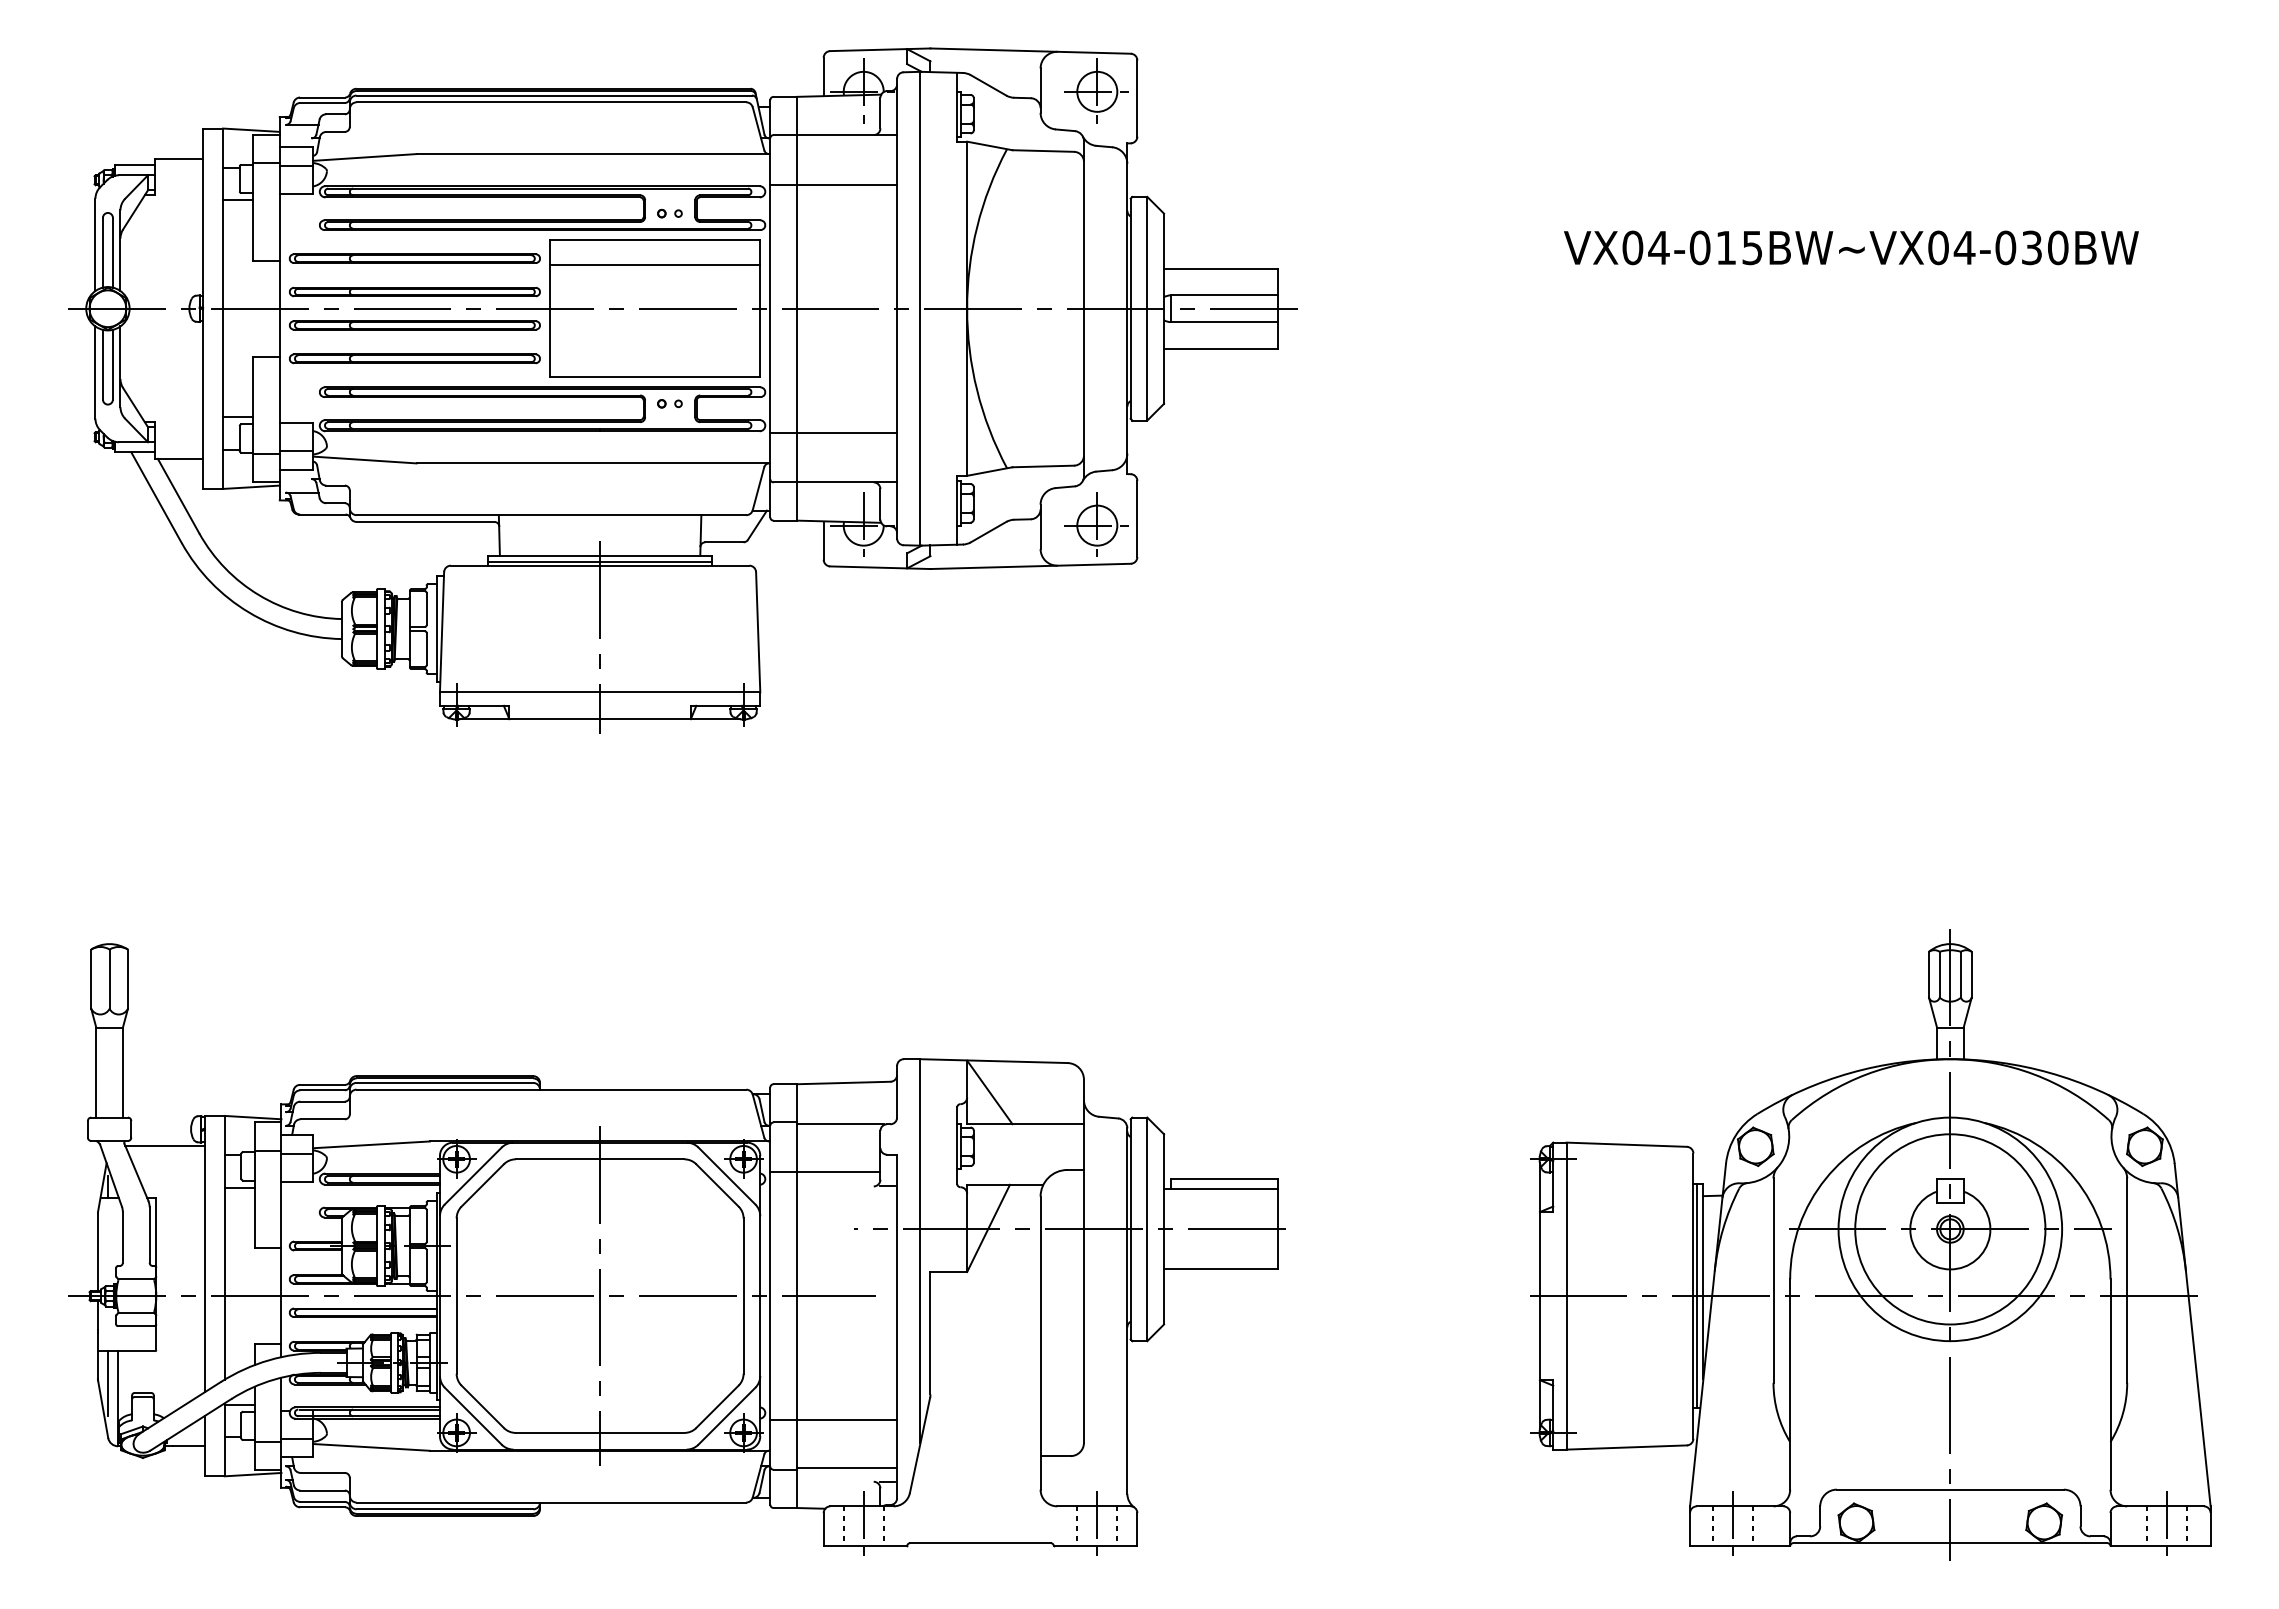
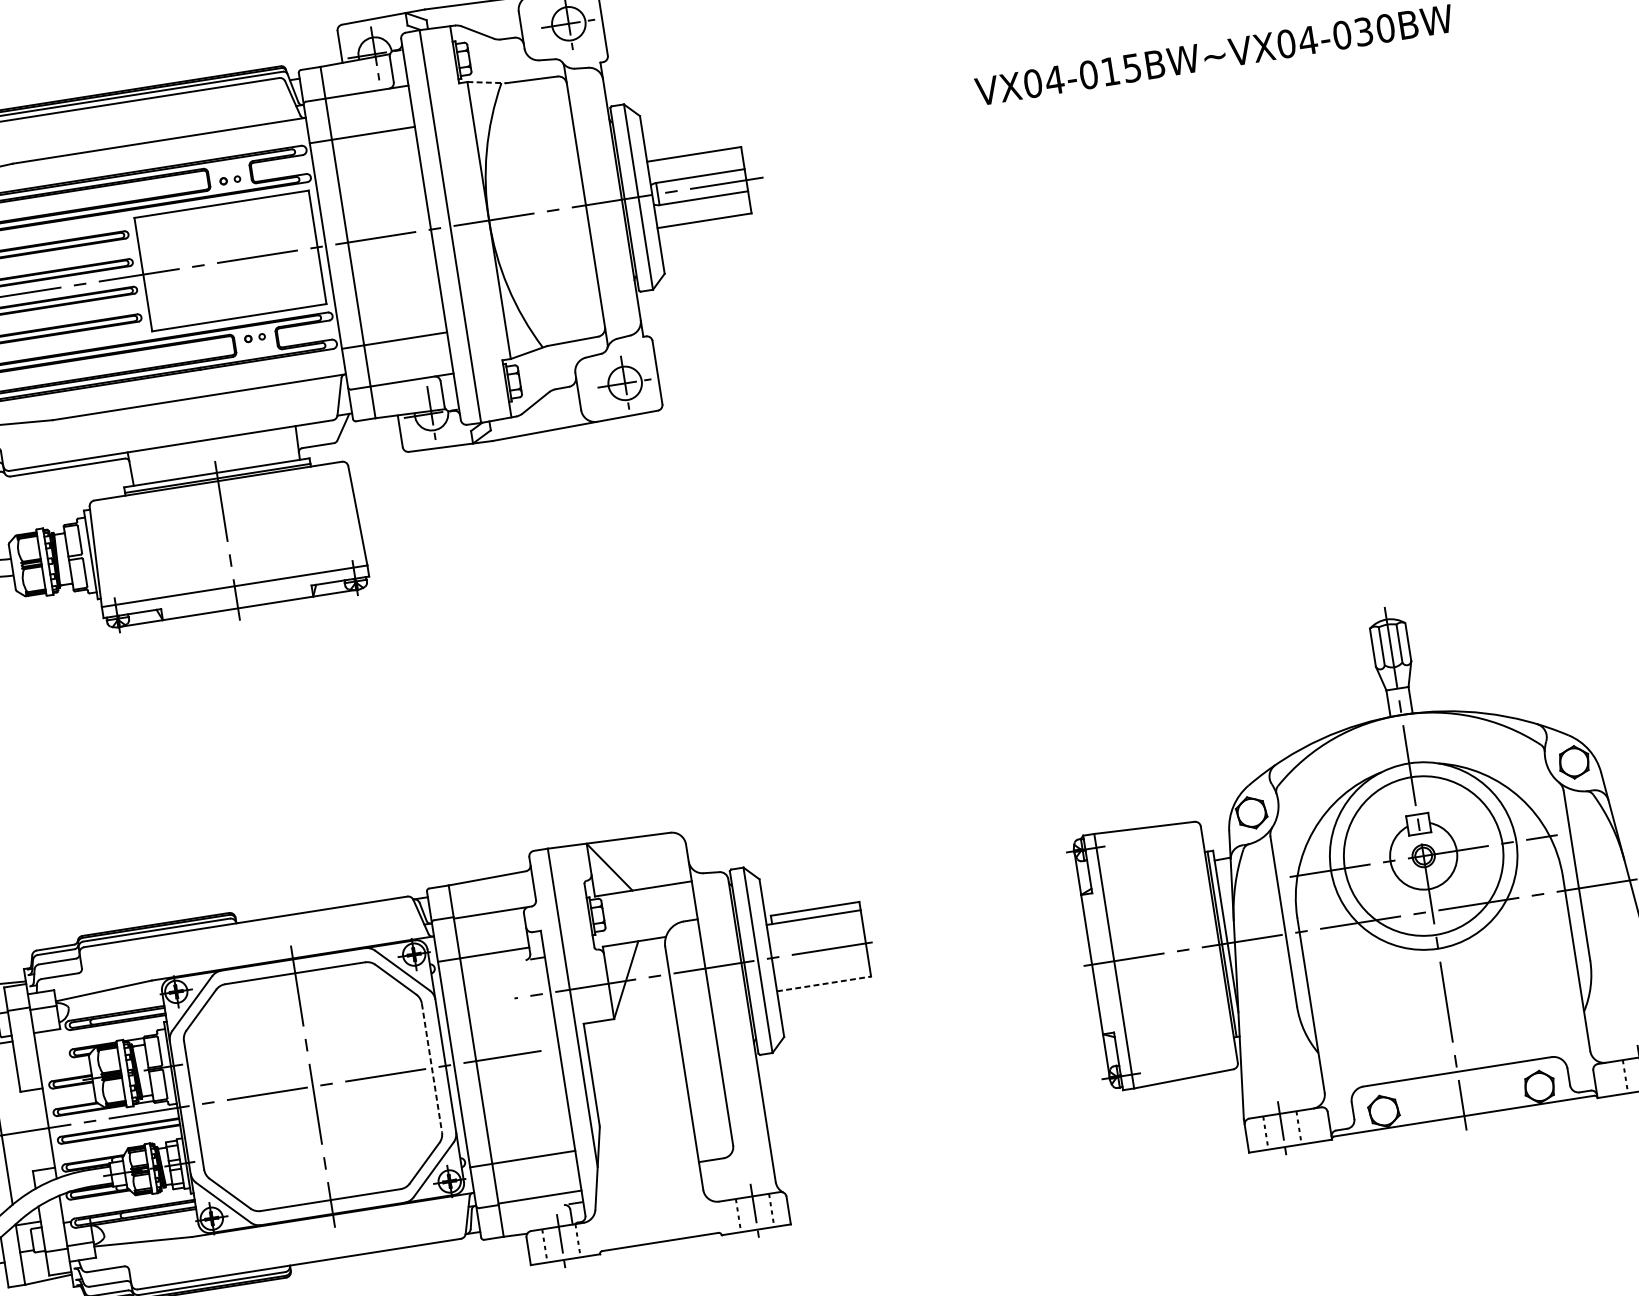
line: (990, 146) -> (487, 82), solid -> dashed
line: (655, 265) -> (225, 225), removed
line: (1220, 1269) -> (823, 984), solid -> dashed
line: (743, 1296) -> (431, 1068), solid -> dashed

